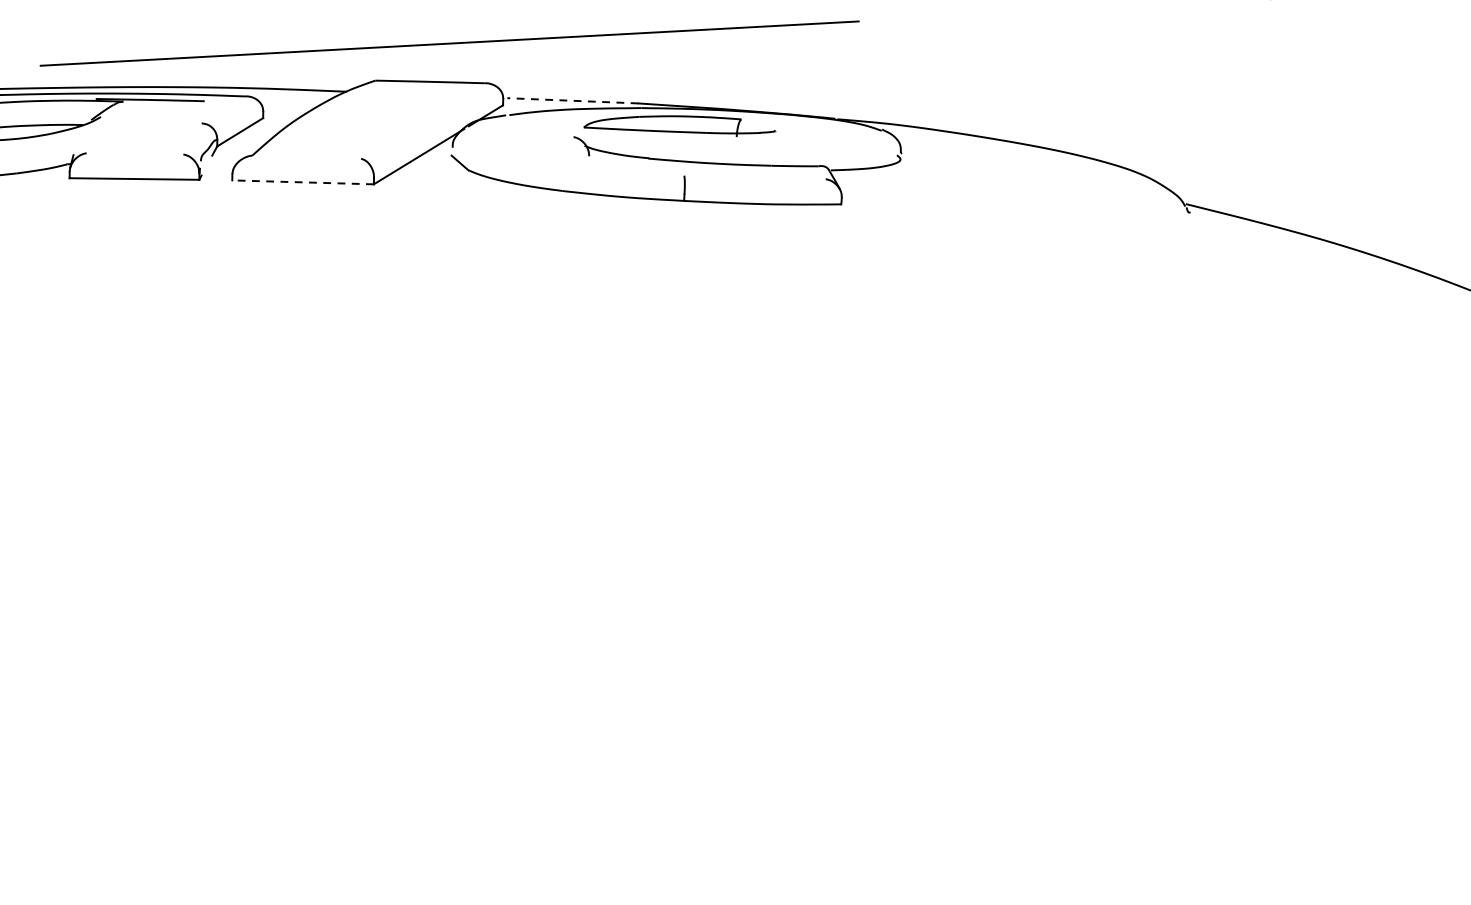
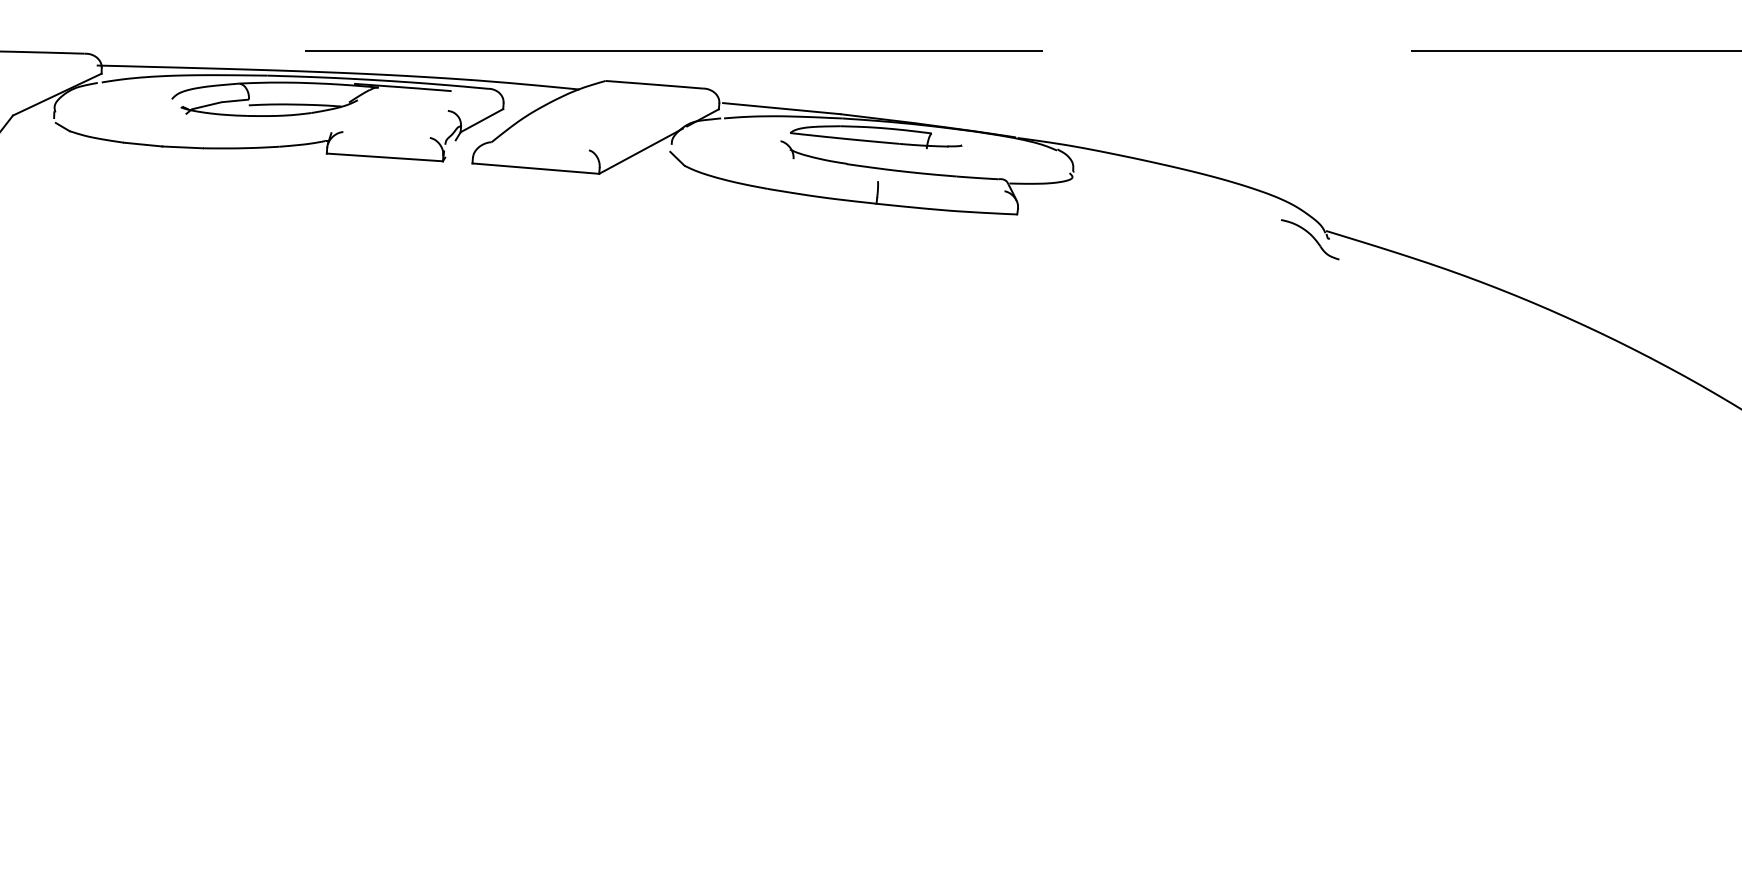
line: (572, 100) -> (781, 108), dashed -> solid
line: (302, 182) -> (535, 168), dashed -> solid
part: (1169, 214) -> (1310, 239), added

